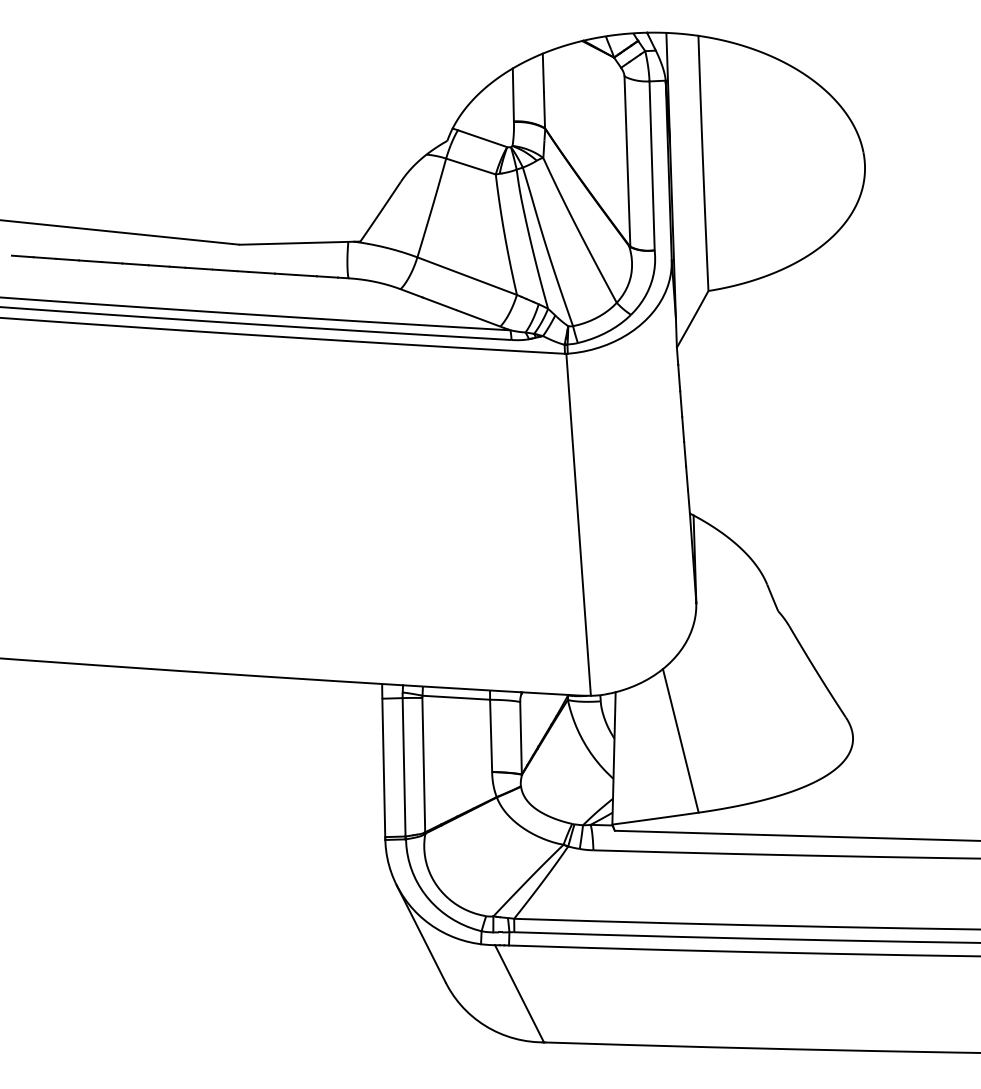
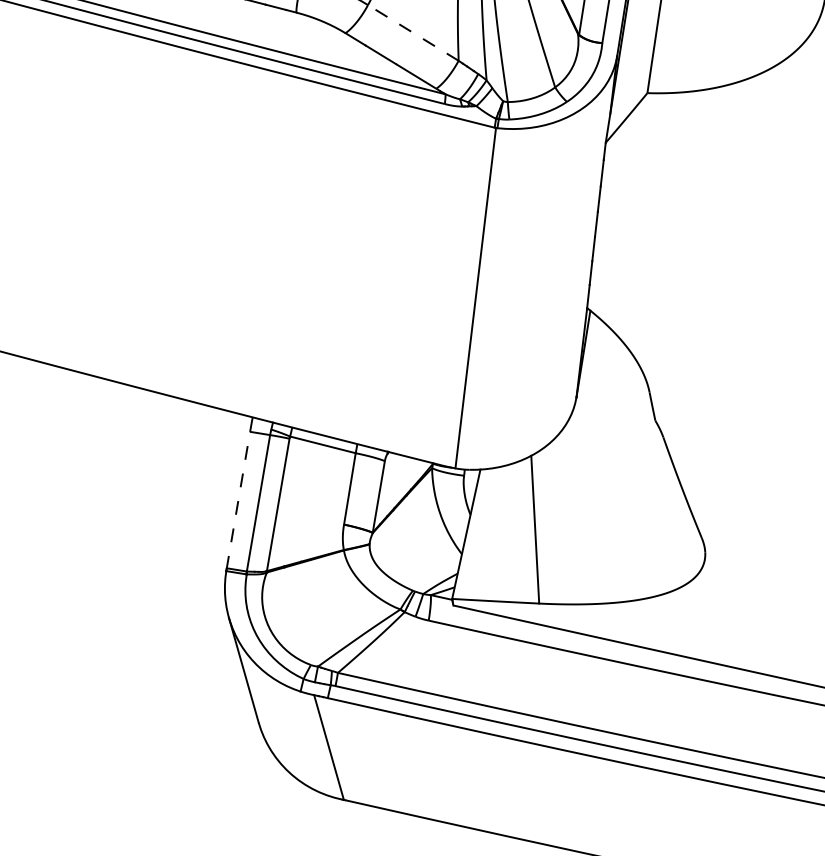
line: (466, 275) -> (412, 32), solid -> dashed
line: (383, 768) -> (238, 500), solid -> dashed

